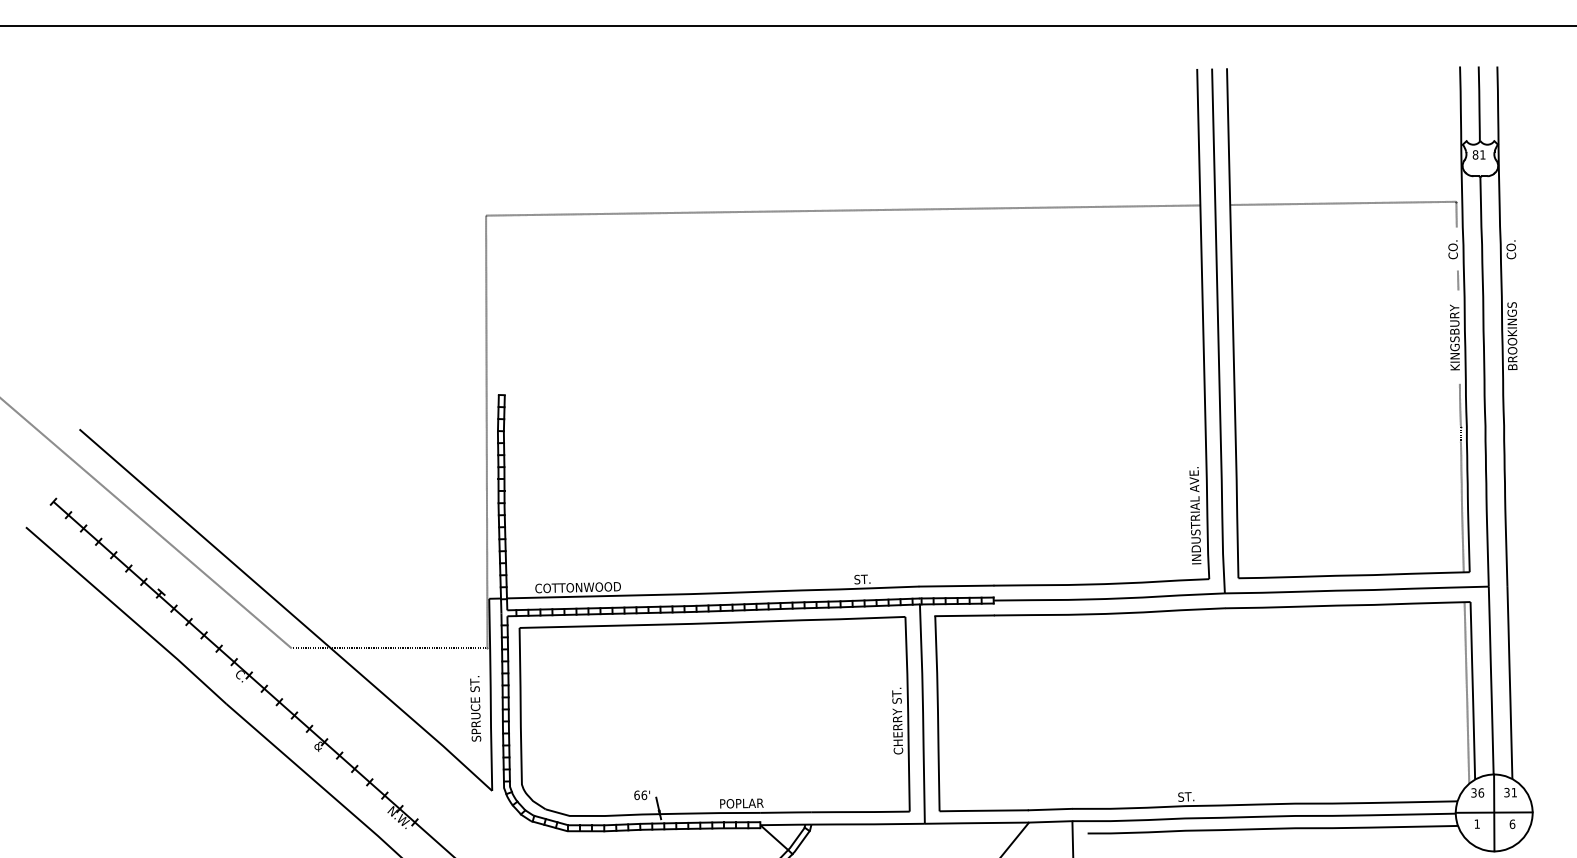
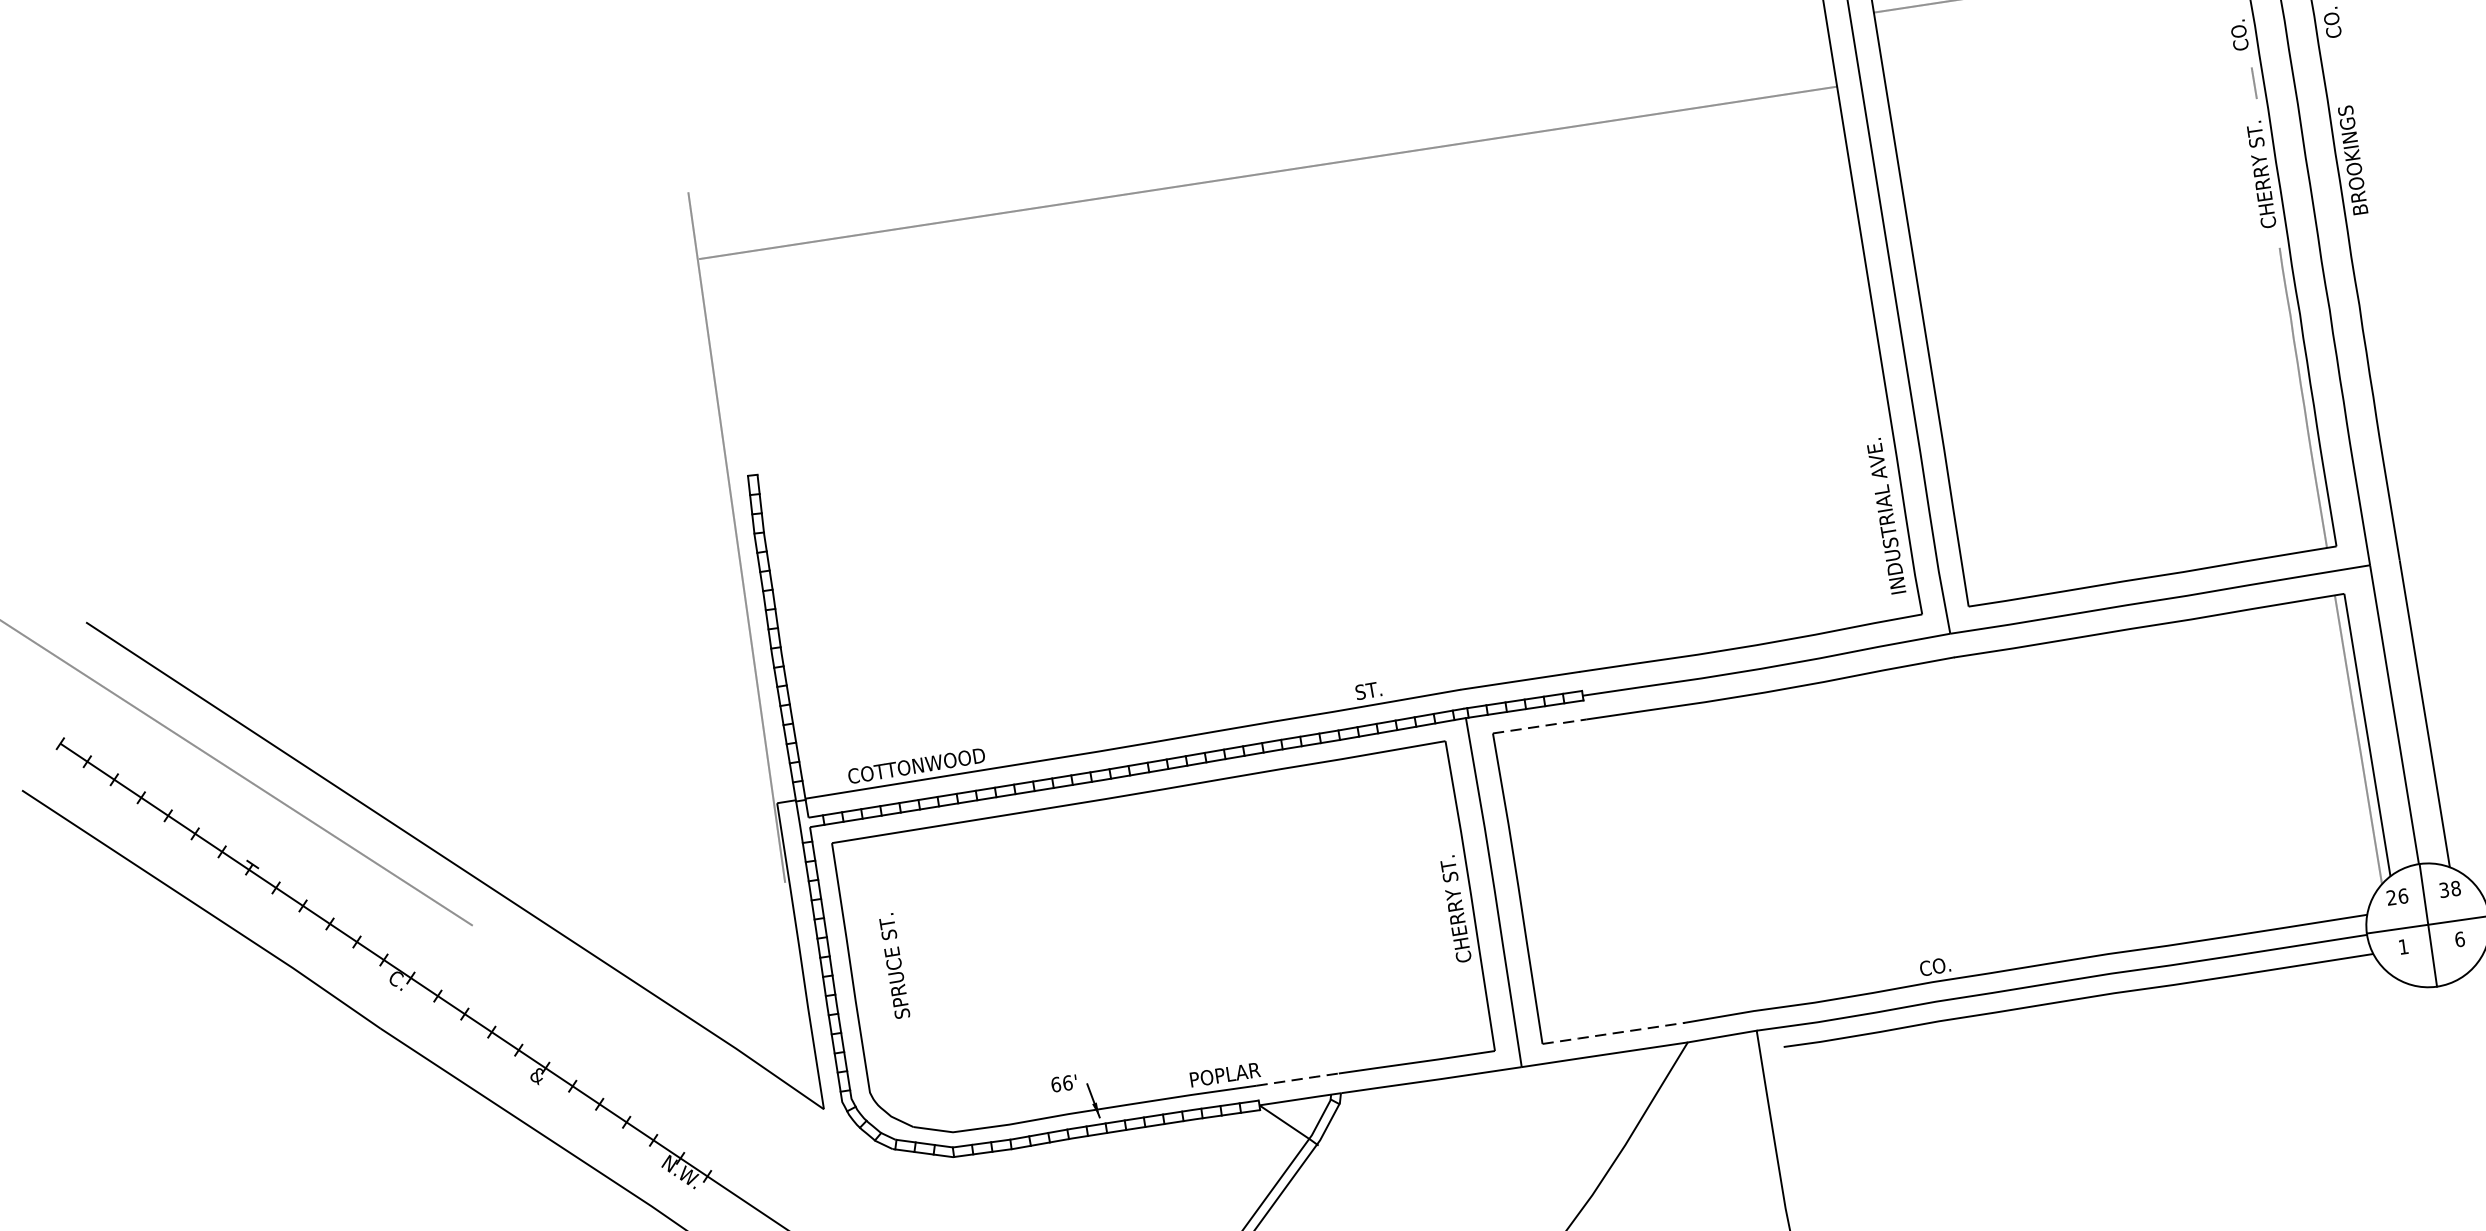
line: (843, 210) -> (1268, 172), moved
text: (1454, 337) -> (2260, 175), KINGSBURY -> CHERRY ST.
line: (965, 615) -> (1541, 725), solid -> dashed
line: (389, 648) -> (628, 904), removed
text: (475, 708) -> (894, 965), moved
text: (1473, 792) -> (2390, 897), 36 -> 26
text: (1514, 792) -> (2456, 888), 31 -> 38
text: (1187, 796) -> (1935, 966), ST. -> CO.
line: (983, 810) -> (1612, 1033), solid -> dashed
line: (786, 812) -> (1298, 1079), solid -> dashed

